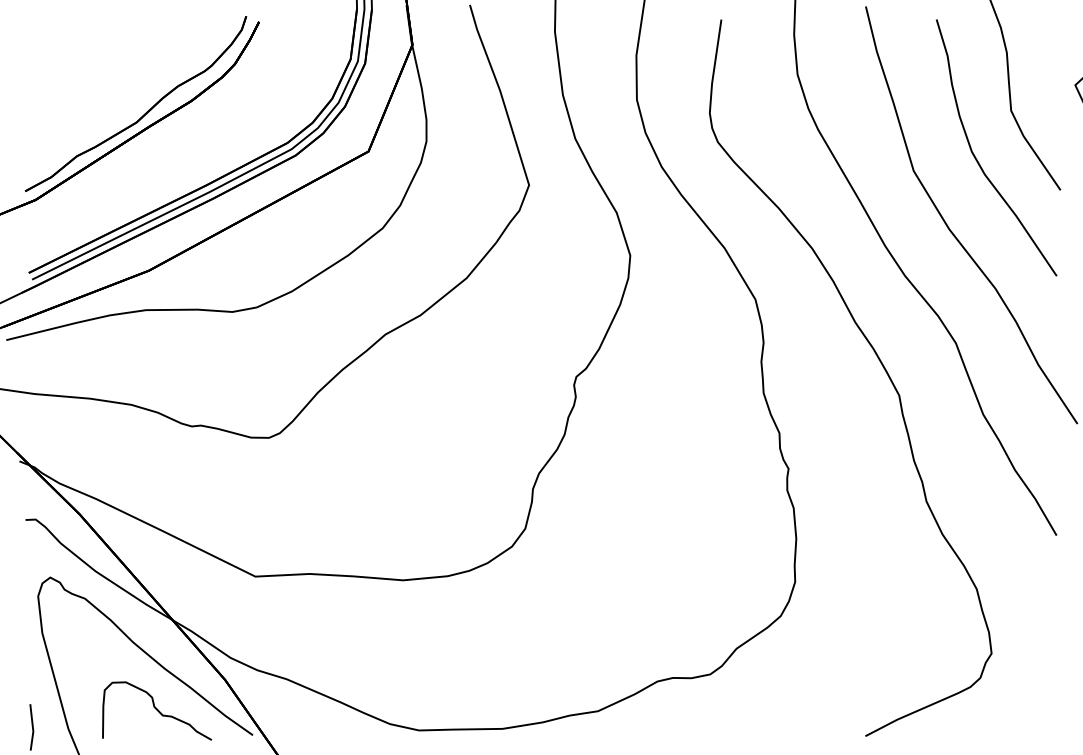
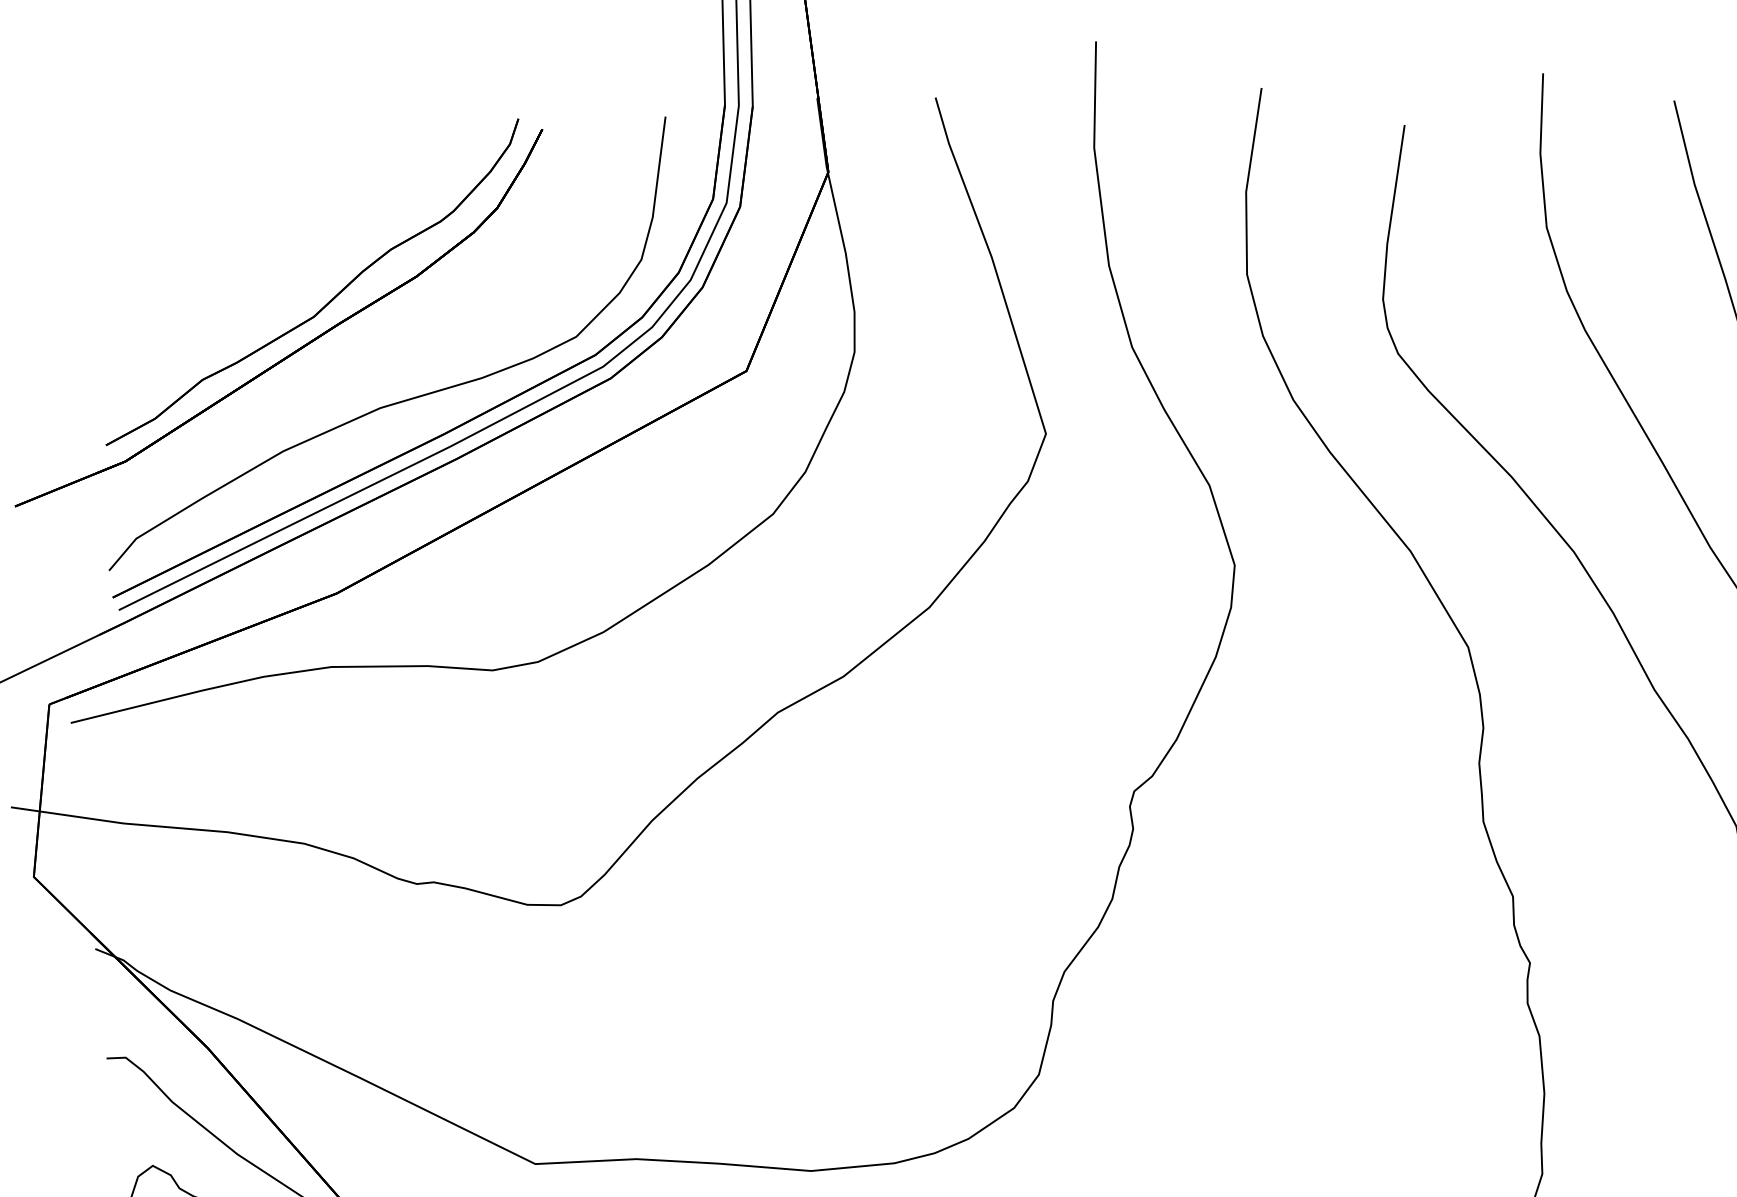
curve: (184, 166) -> (403, 399), added

